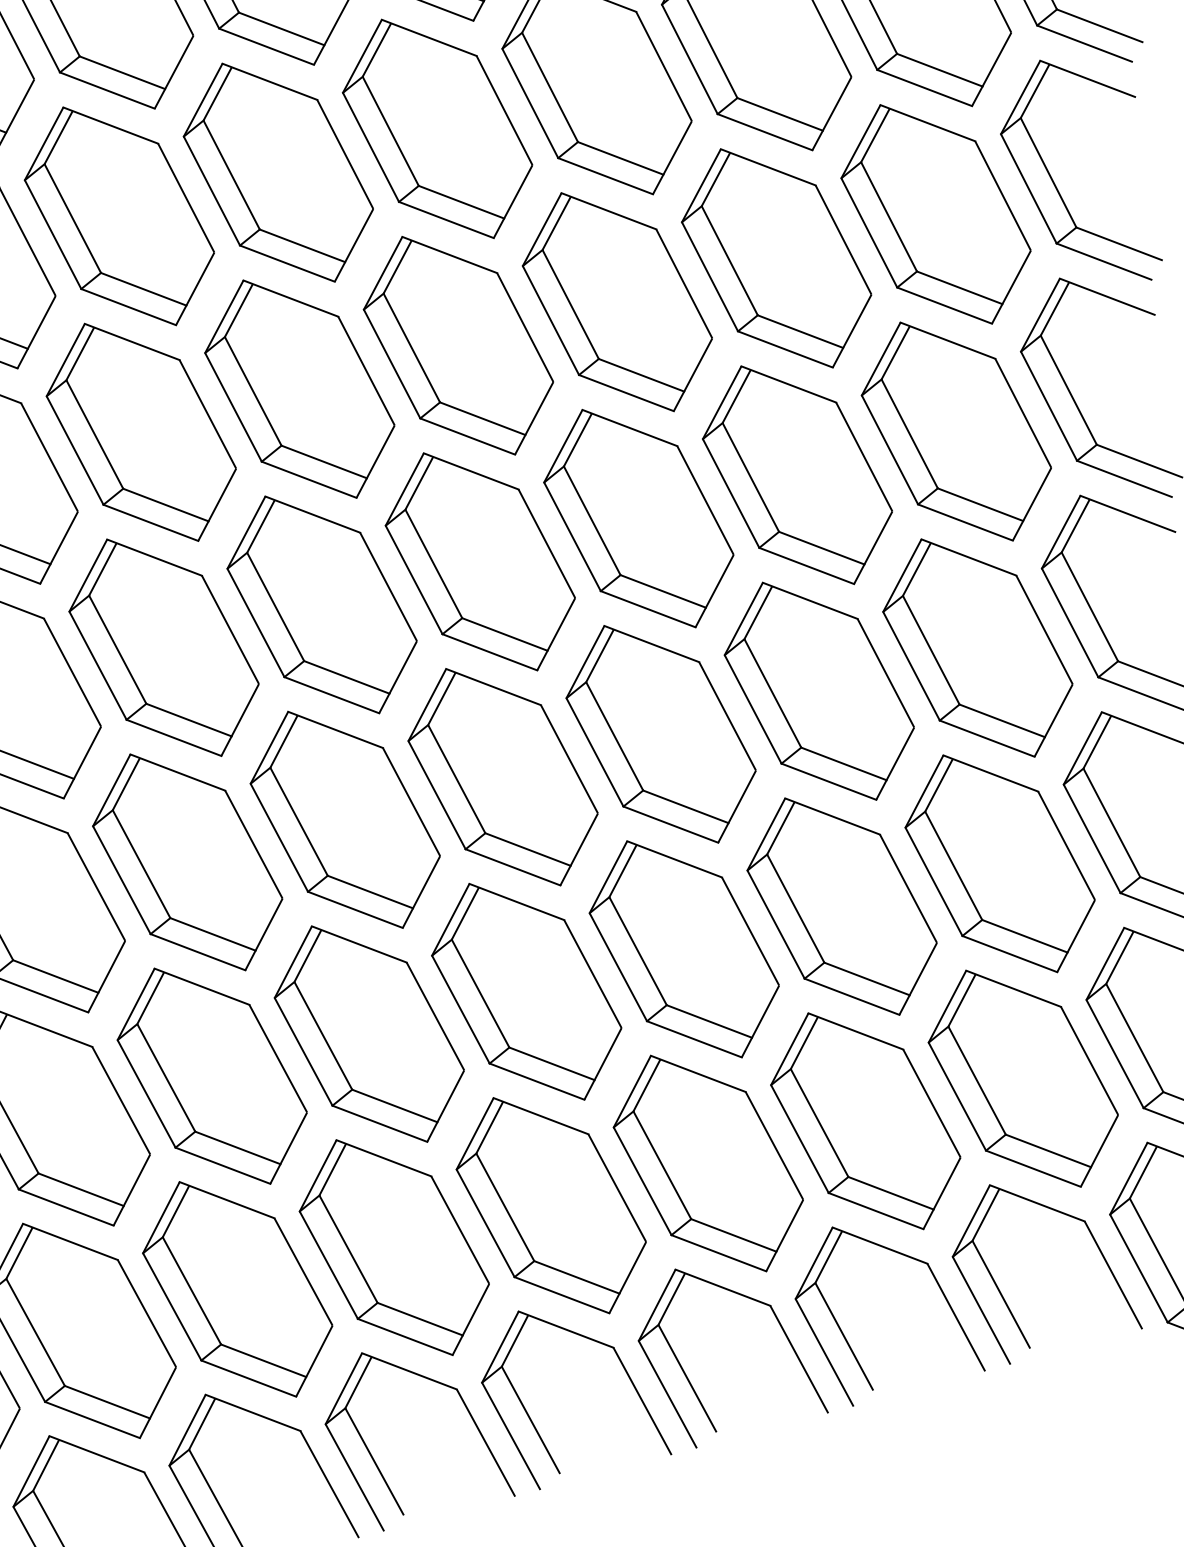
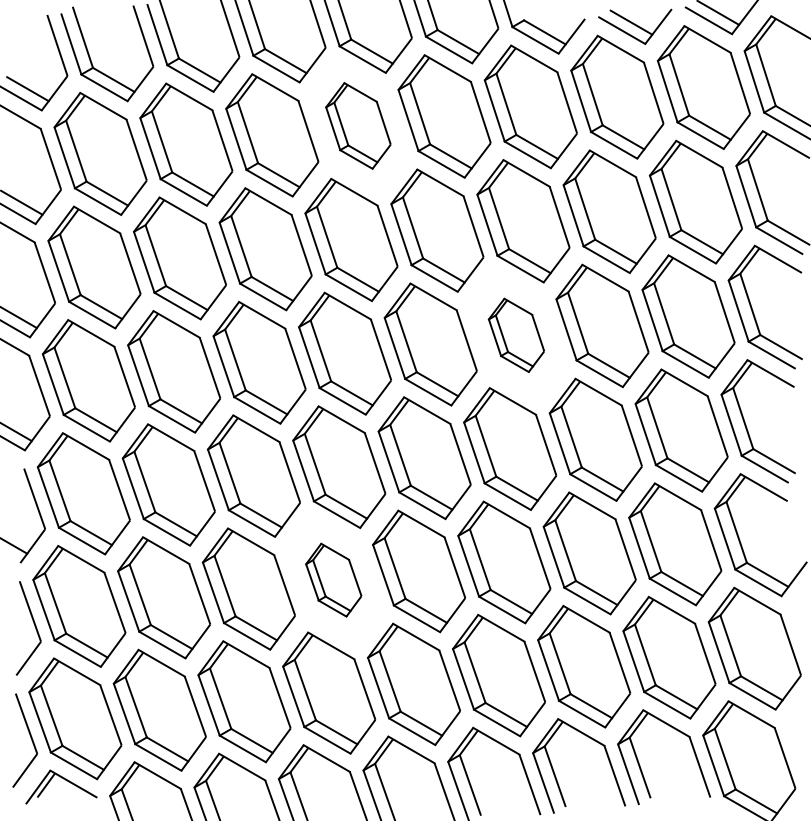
part: (278, 171) -> (358, 125), size x0.7
part: (638, 519) -> (516, 335), size x0.6
part: (368, 1032) -> (333, 579), size x0.6

